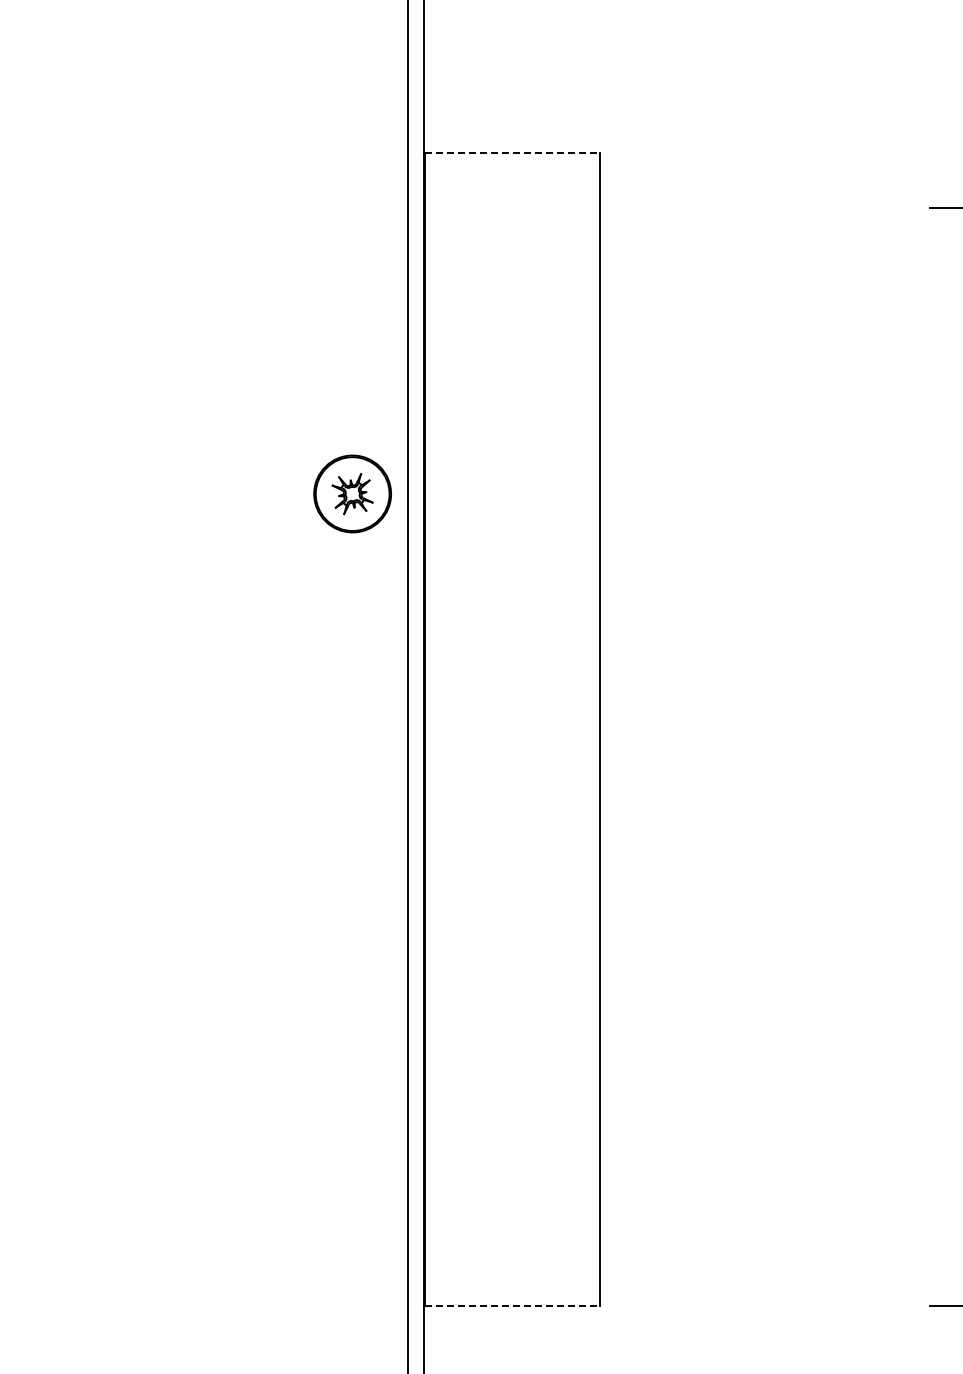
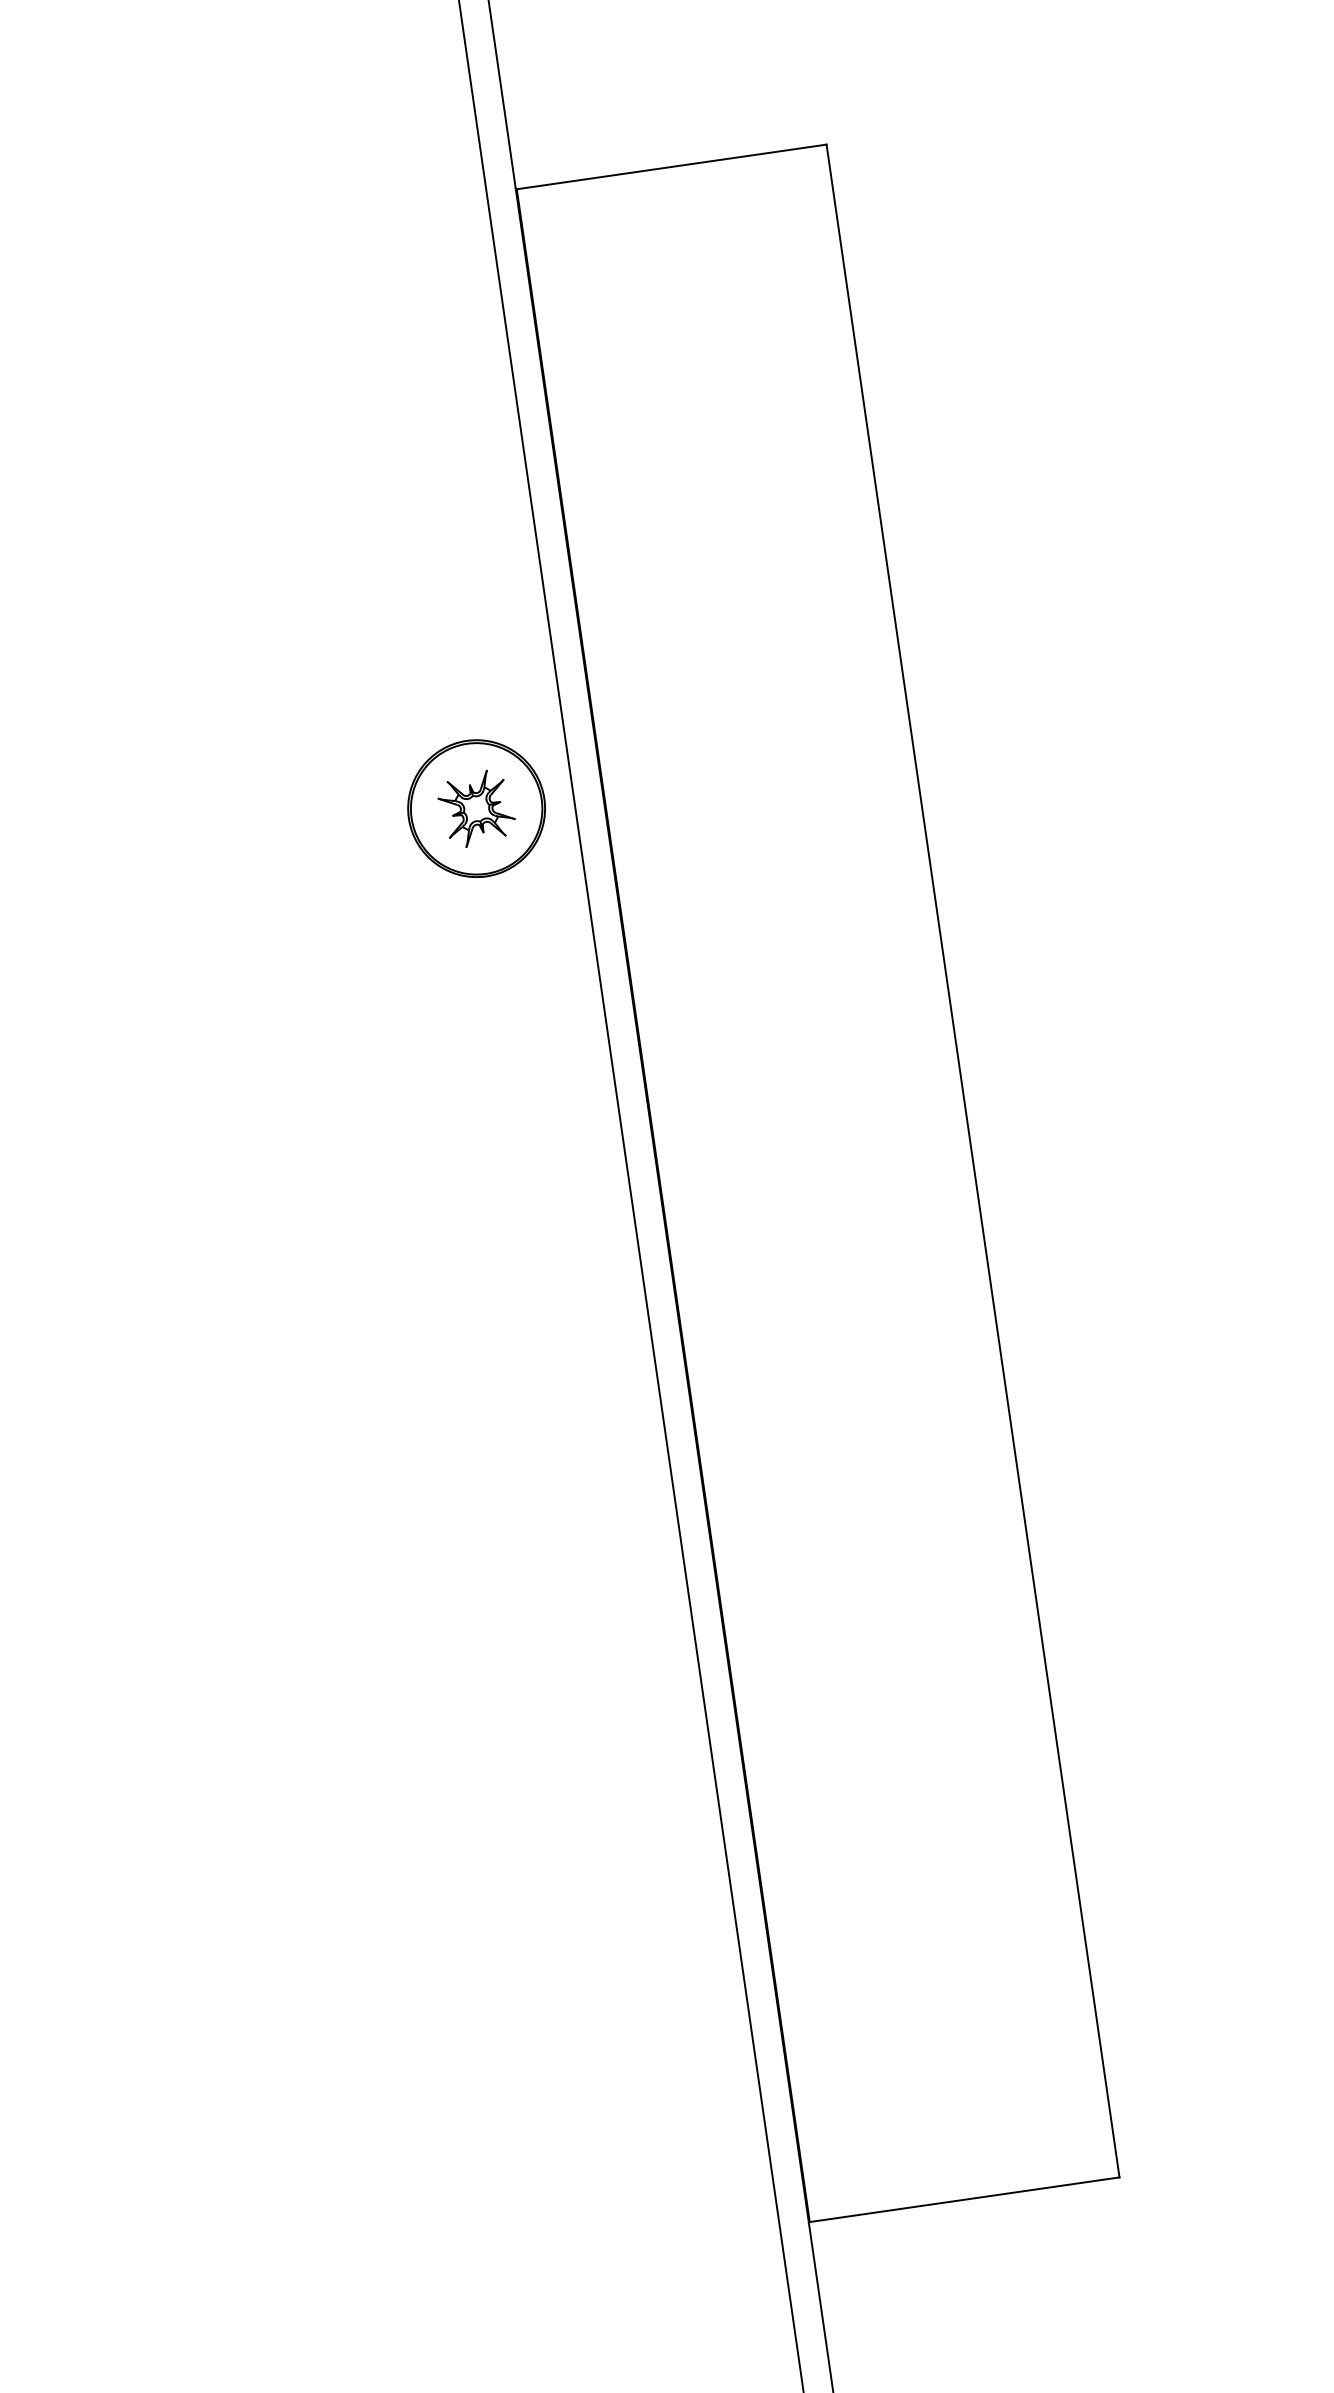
line: (512, 152) -> (671, 166), dashed -> solid
line: (512, 1306) -> (964, 2199), dashed -> solid

